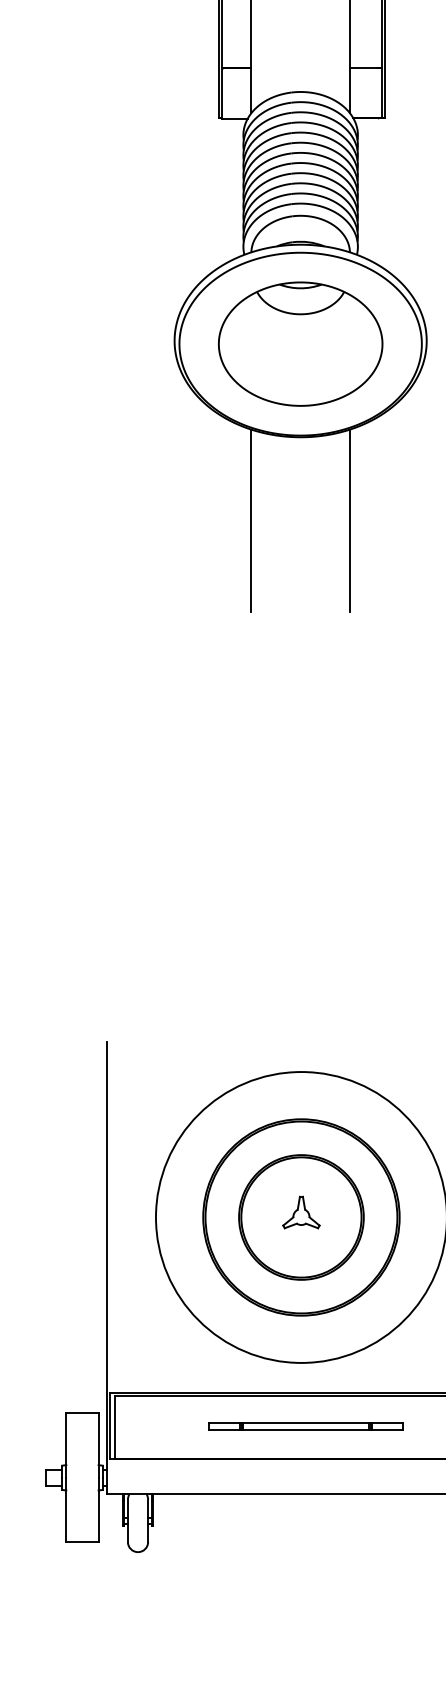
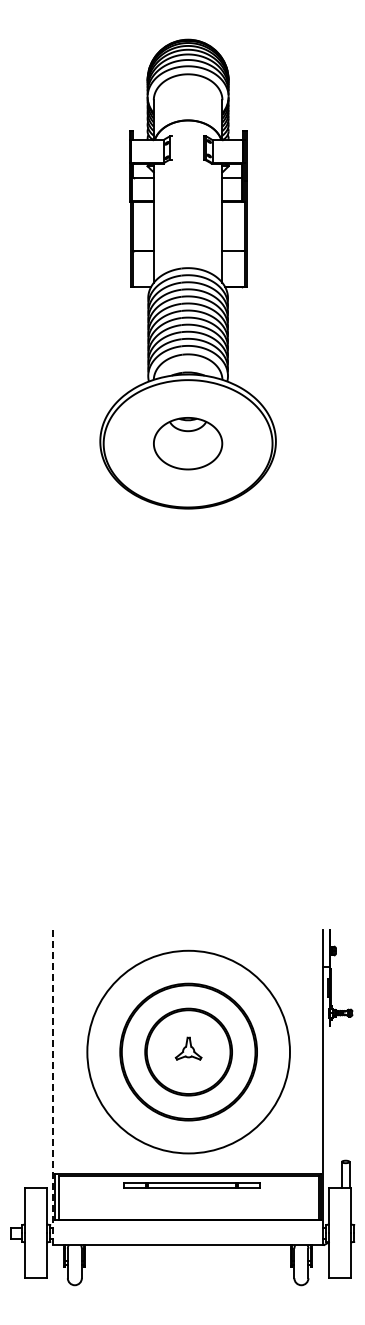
part: (299, 343) -> (187, 443), size x0.6
line: (250, 520) -> (153, 566), removed
line: (350, 520) -> (222, 566), removed
line: (107, 1268) -> (53, 1087), solid -> dashed
part: (305, 1426) -> (191, 1185), moved

